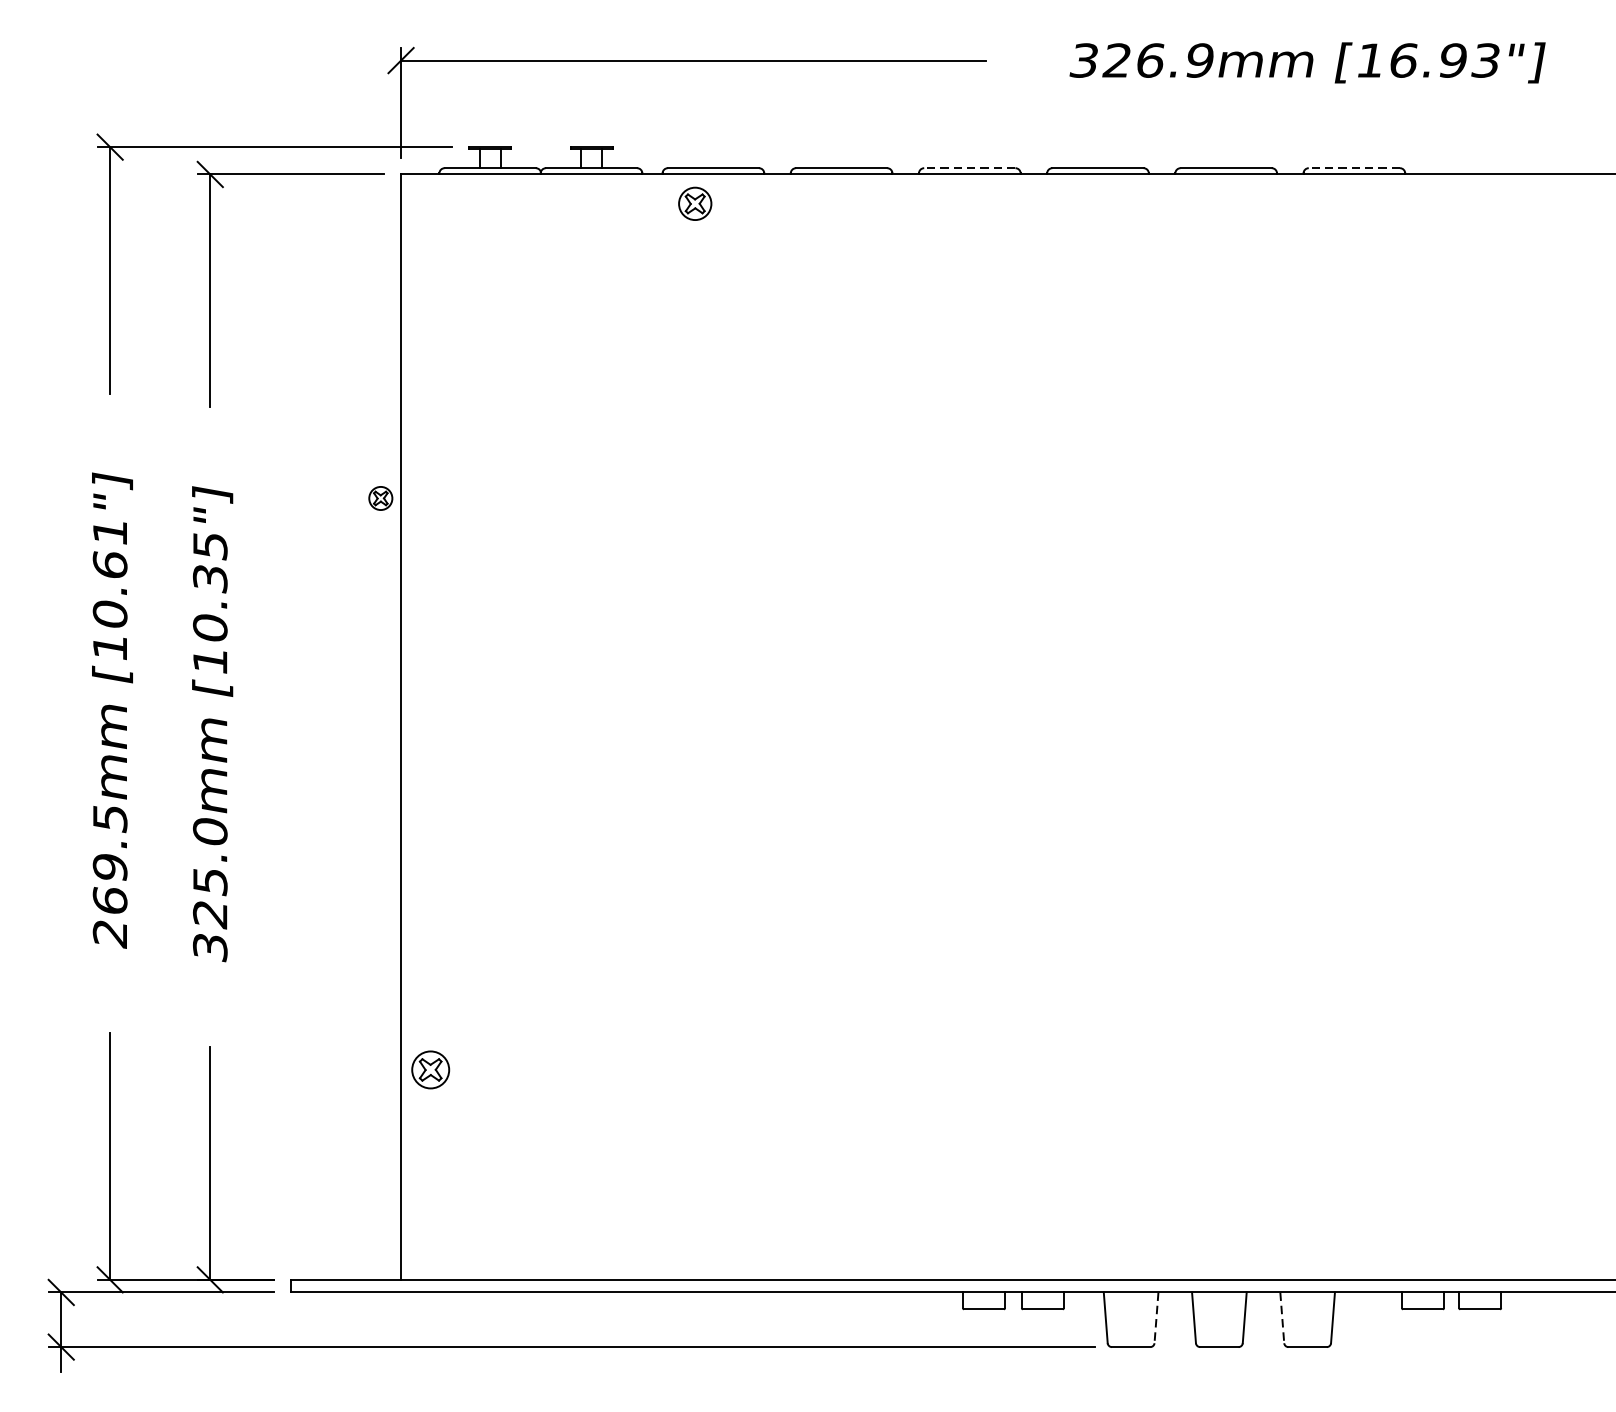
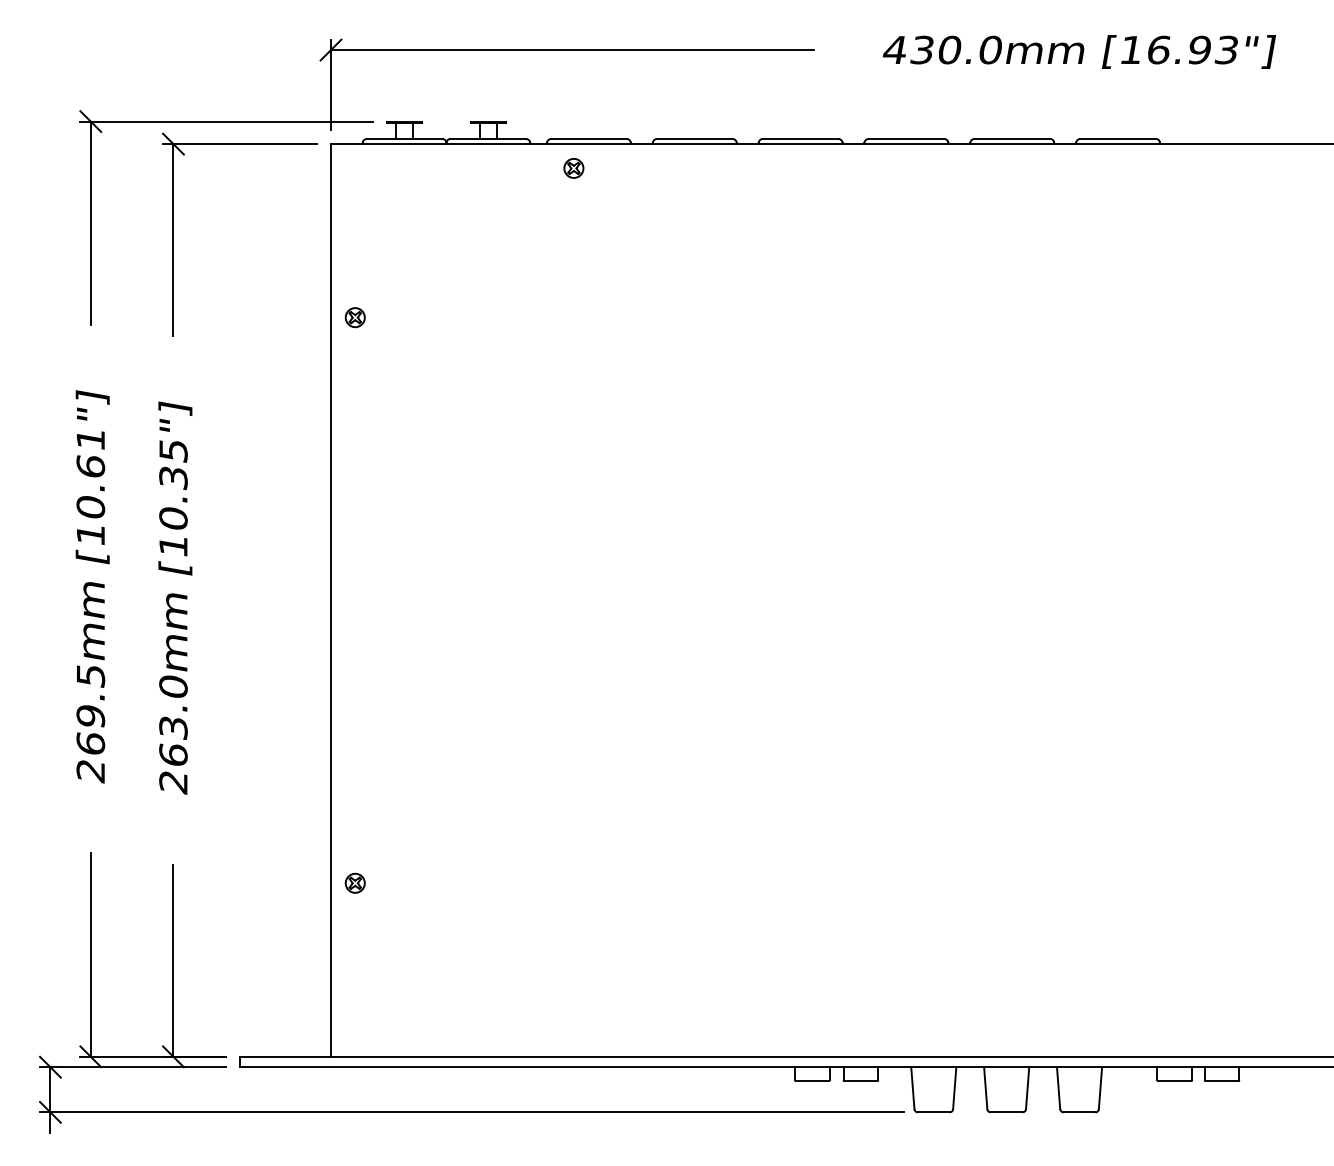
text: (1140, 59) -> (941, 49), 326.9mm -> 430.0mm
line: (969, 167) -> (800, 138), dashed -> solid
line: (1354, 167) -> (1118, 138), dashed -> solid
part: (694, 203) -> (573, 168), size x0.71
part: (379, 498) -> (354, 317), moved
text: (210, 914) -> (173, 755), 325.0mm -> 263.0mm
part: (429, 1068) -> (354, 882), size x0.62
line: (1156, 1318) -> (954, 1088), dashed -> solid
line: (1282, 1318) -> (1058, 1088), dashed -> solid

